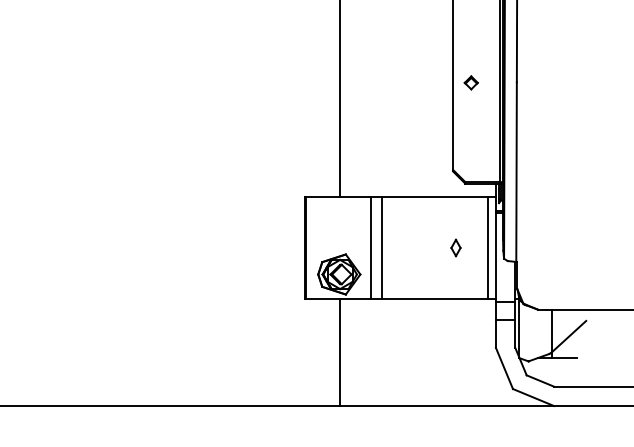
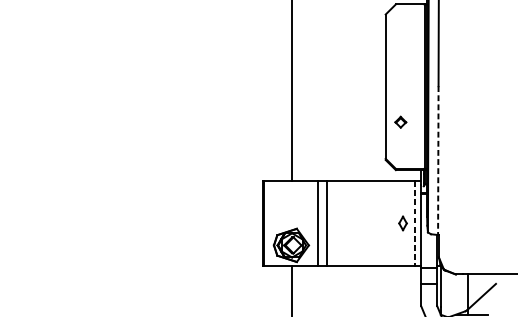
part: (470, 82) -> (400, 121), moved
line: (516, 172) -> (438, 160), solid -> dashed
part: (455, 247) -> (402, 223), moved
line: (487, 248) -> (414, 223), solid -> dashed

